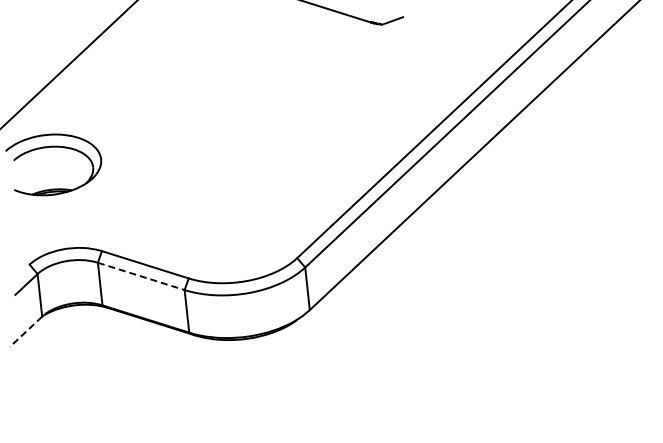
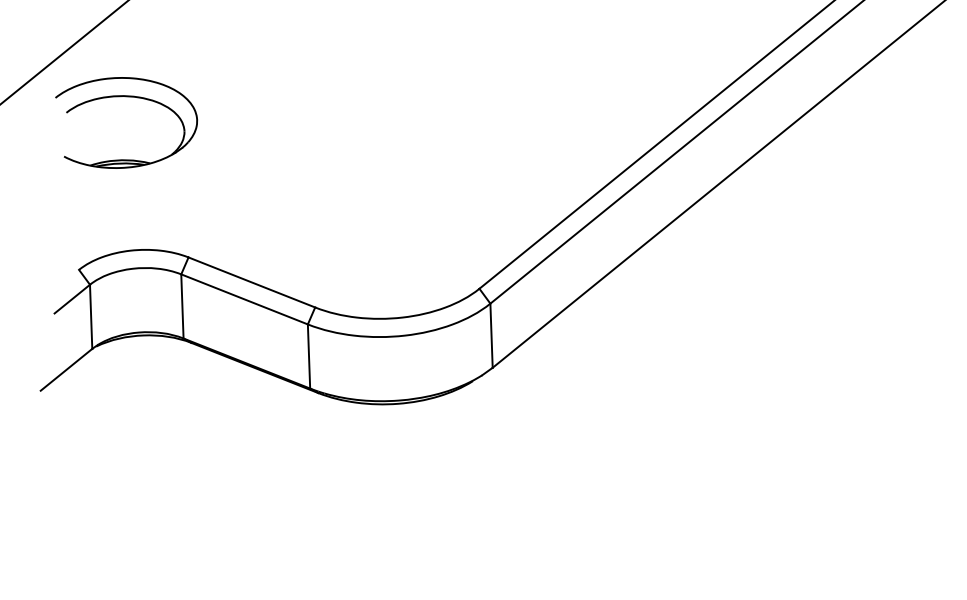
line: (141, 276) -> (244, 299), dashed -> solid
line: (25, 332) -> (65, 370), dashed -> solid

